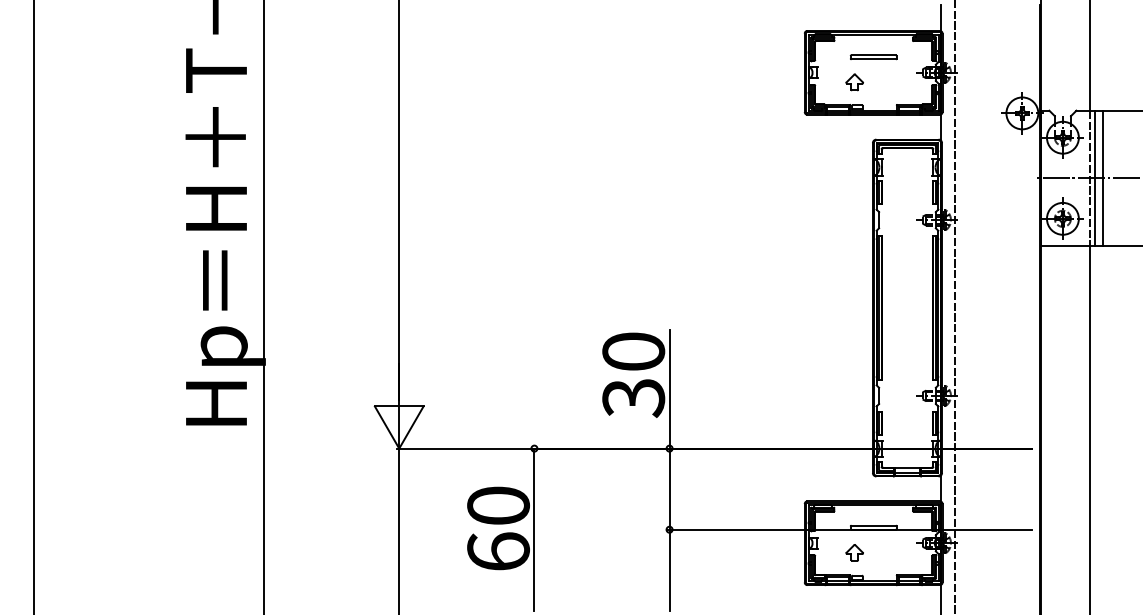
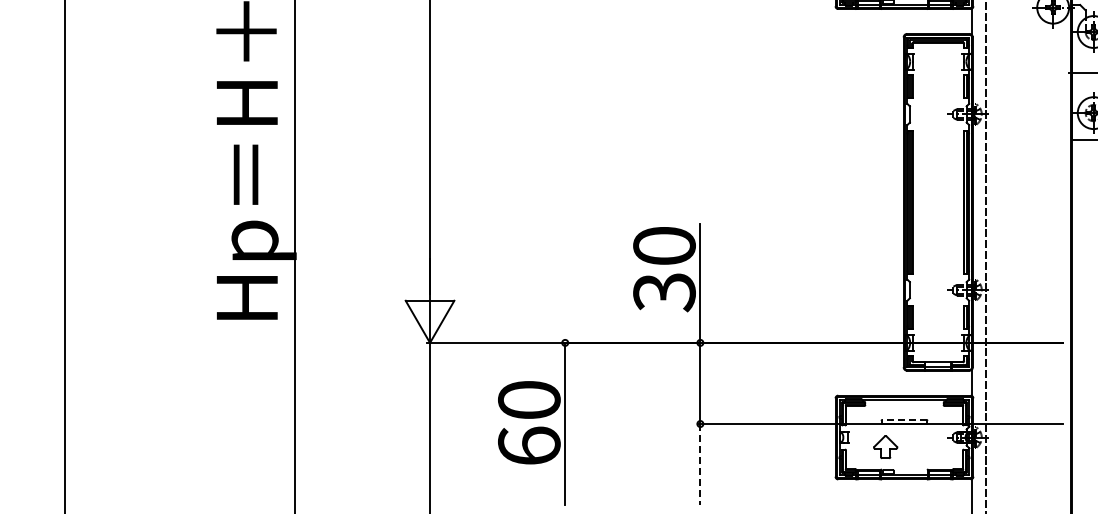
line: (873, 525) -> (904, 419), solid -> dashed
part: (854, 552) -> (885, 446), size x1.4
line: (669, 570) -> (700, 464), solid -> dashed

